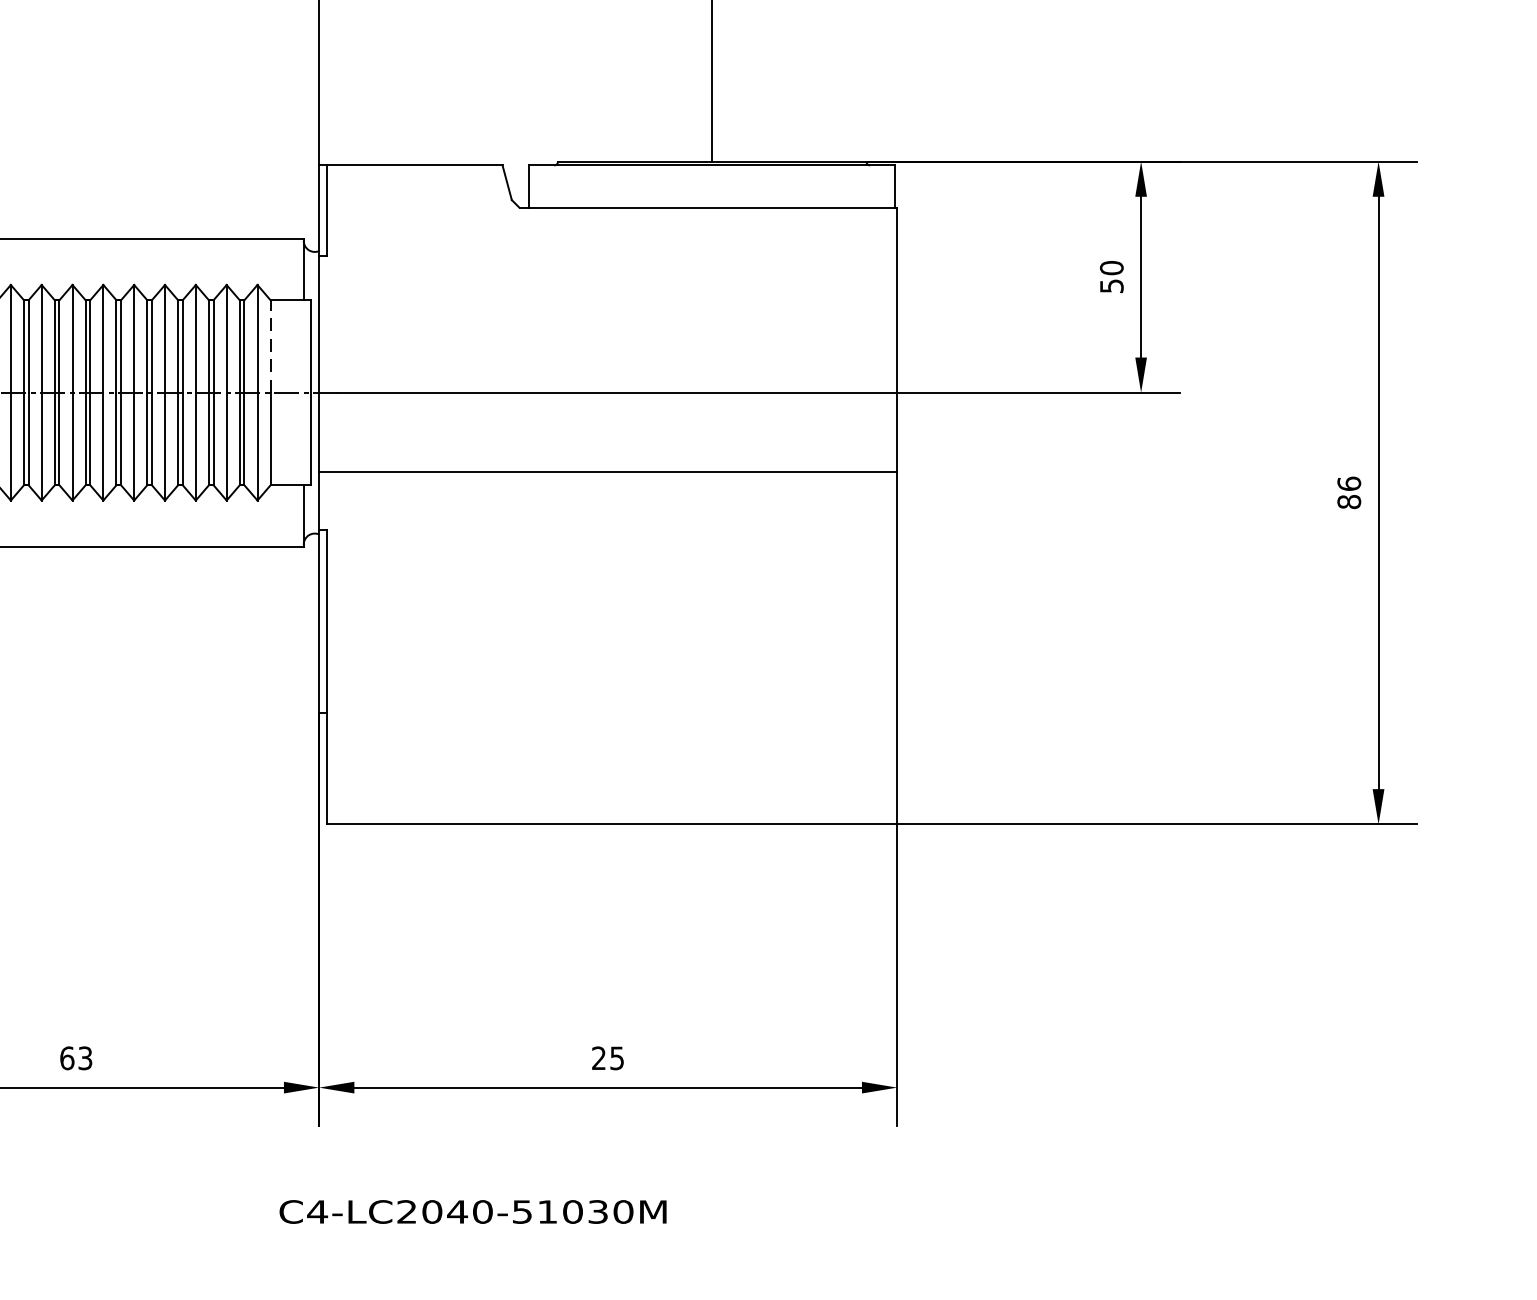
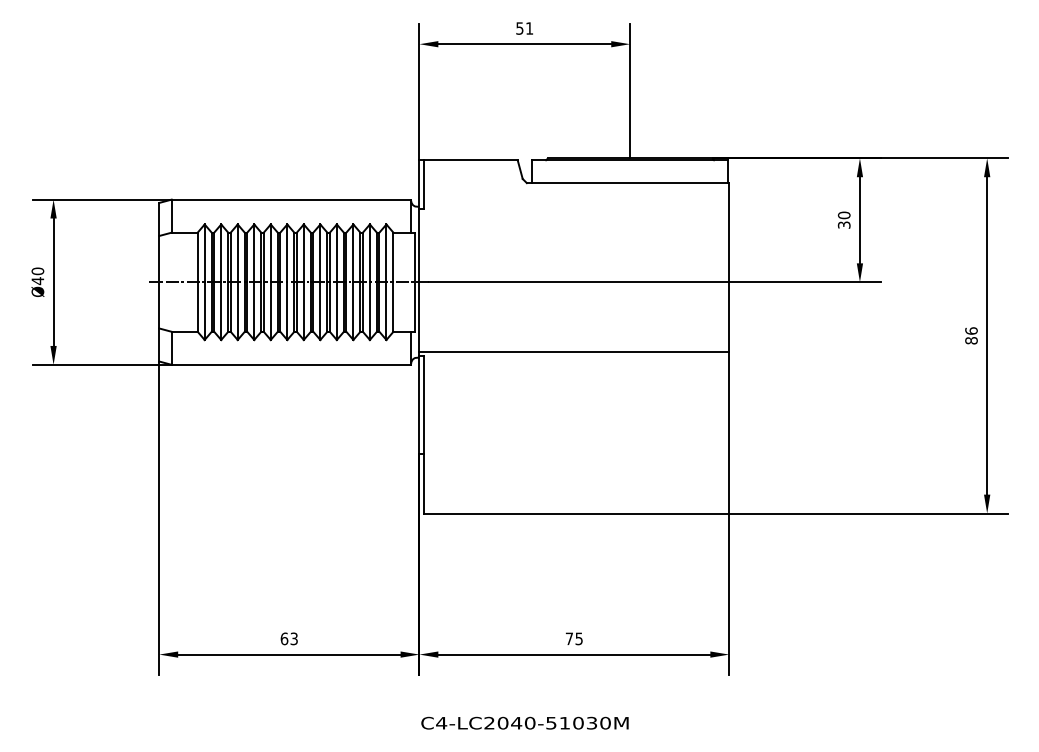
text: (1110, 285) -> (843, 224), 50 -> 30
line: (270, 346) -> (393, 257), dashed -> solid
line: (608, 471) -> (574, 351), moved
text: (597, 1057) -> (568, 638), 25 -> 75
text: (472, 1210) -> (524, 722), moved

